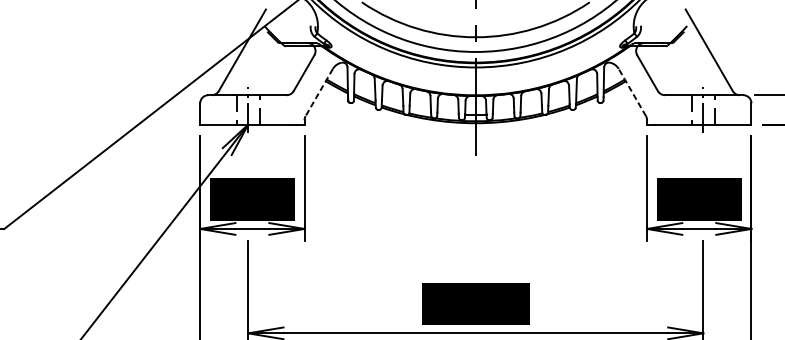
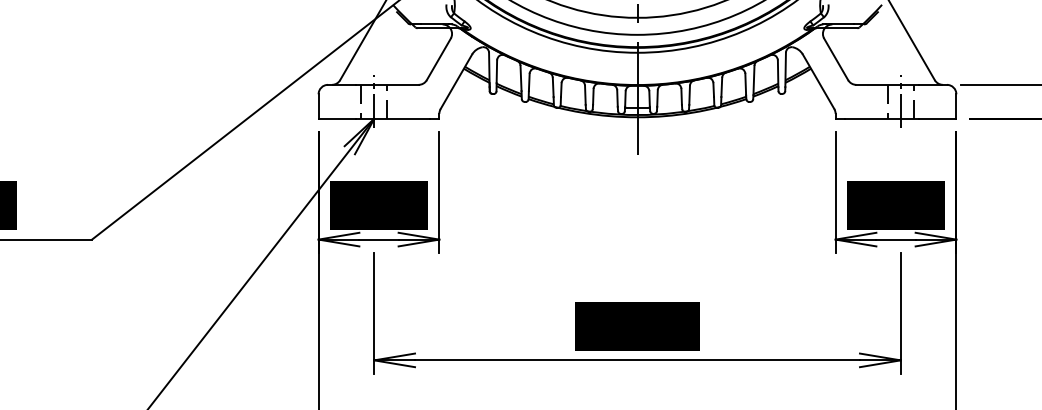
line: (319, 92) -> (456, 81), dashed -> solid
line: (632, 92) -> (818, 81), dashed -> solid

